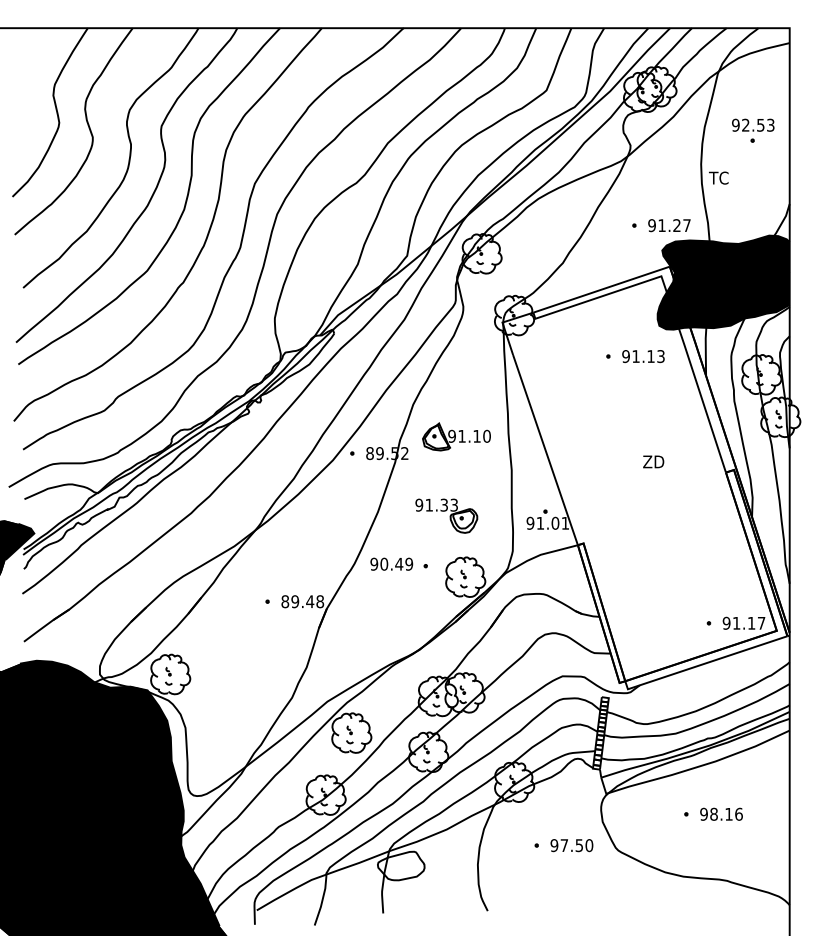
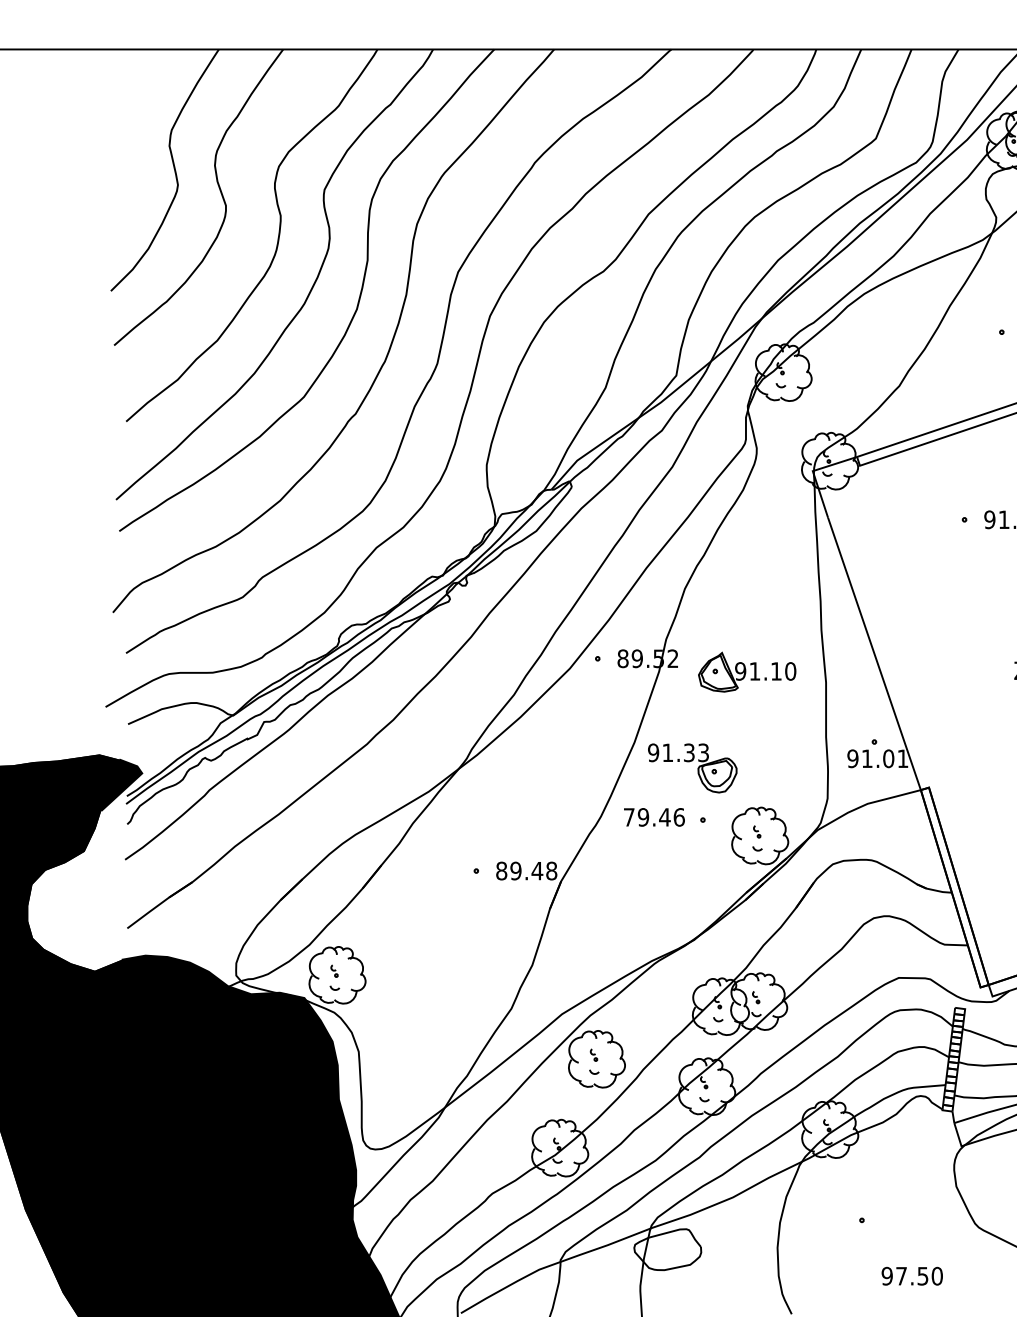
part: (456, 436) -> (746, 671), moved
part: (446, 515) -> (692, 767), moved
text: (391, 563) -> (653, 816), 90.49 -> 79.46
text: (571, 845) -> (911, 1276), moved

